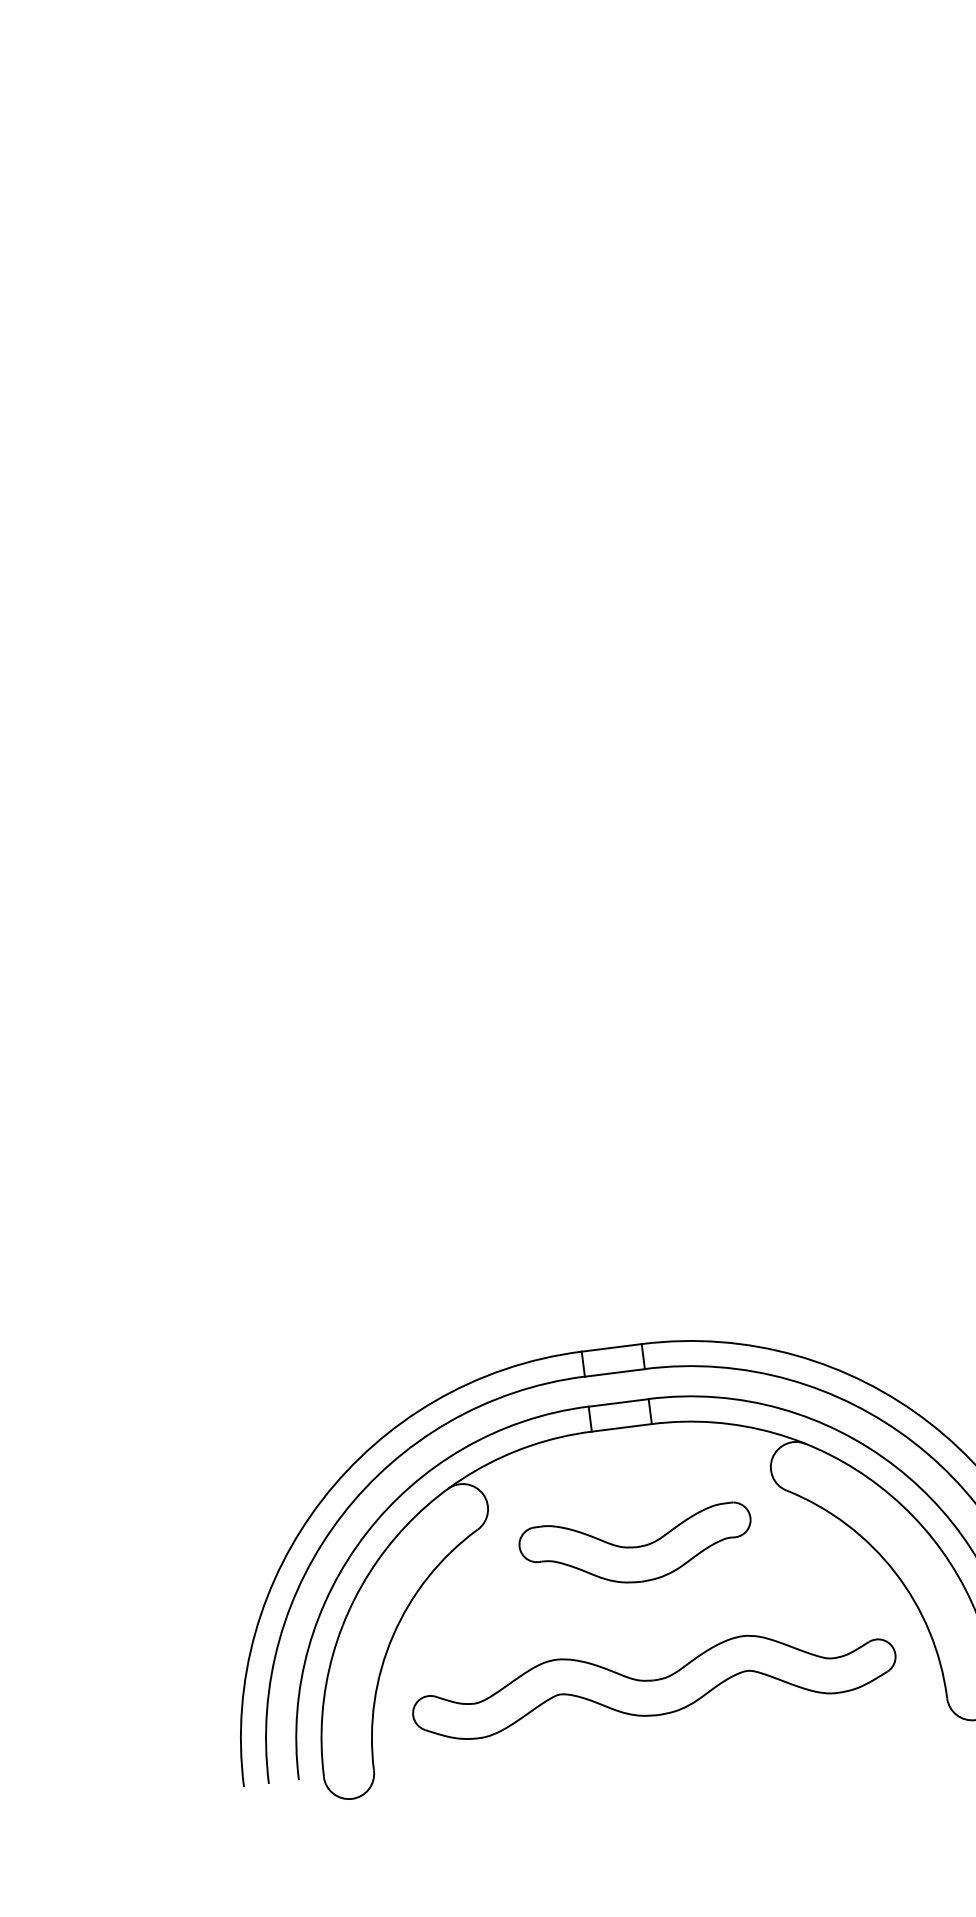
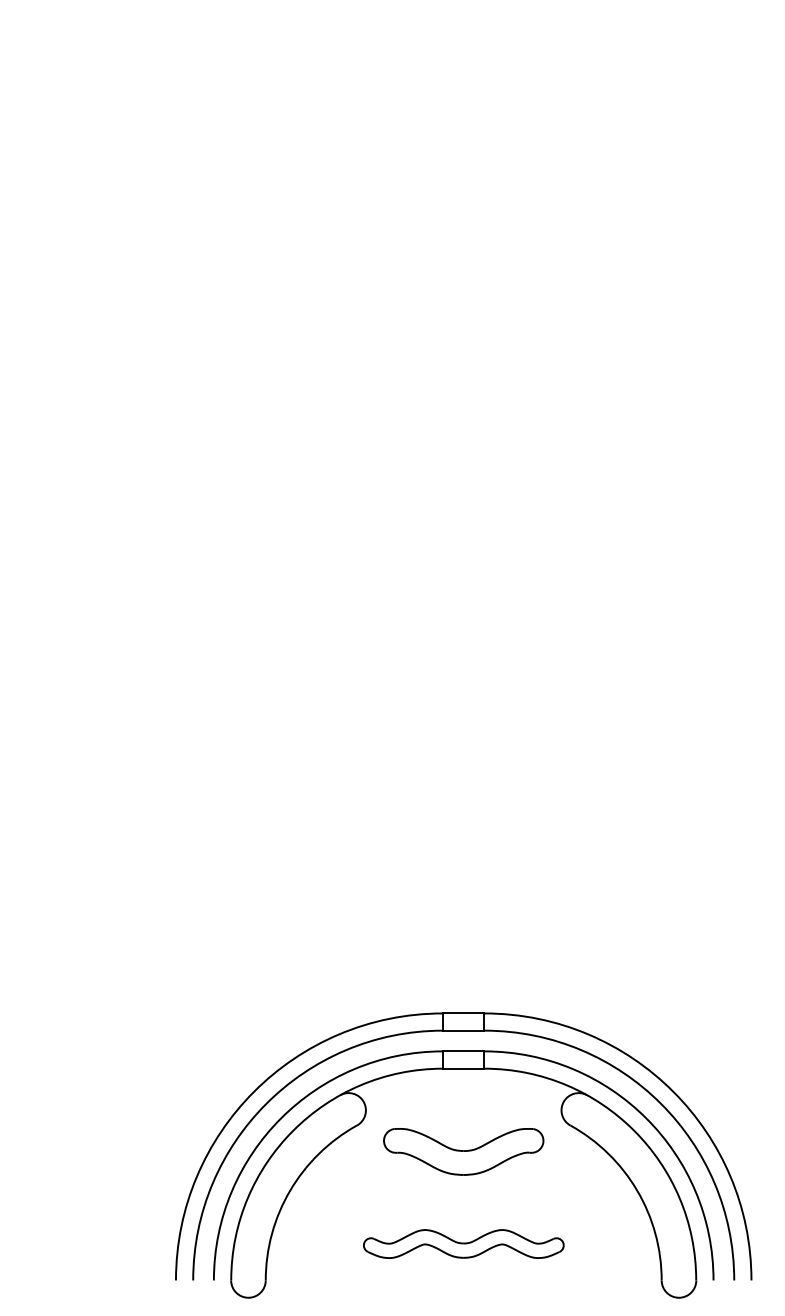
part: (653, 1680) -> (463, 1243), size x0.6

